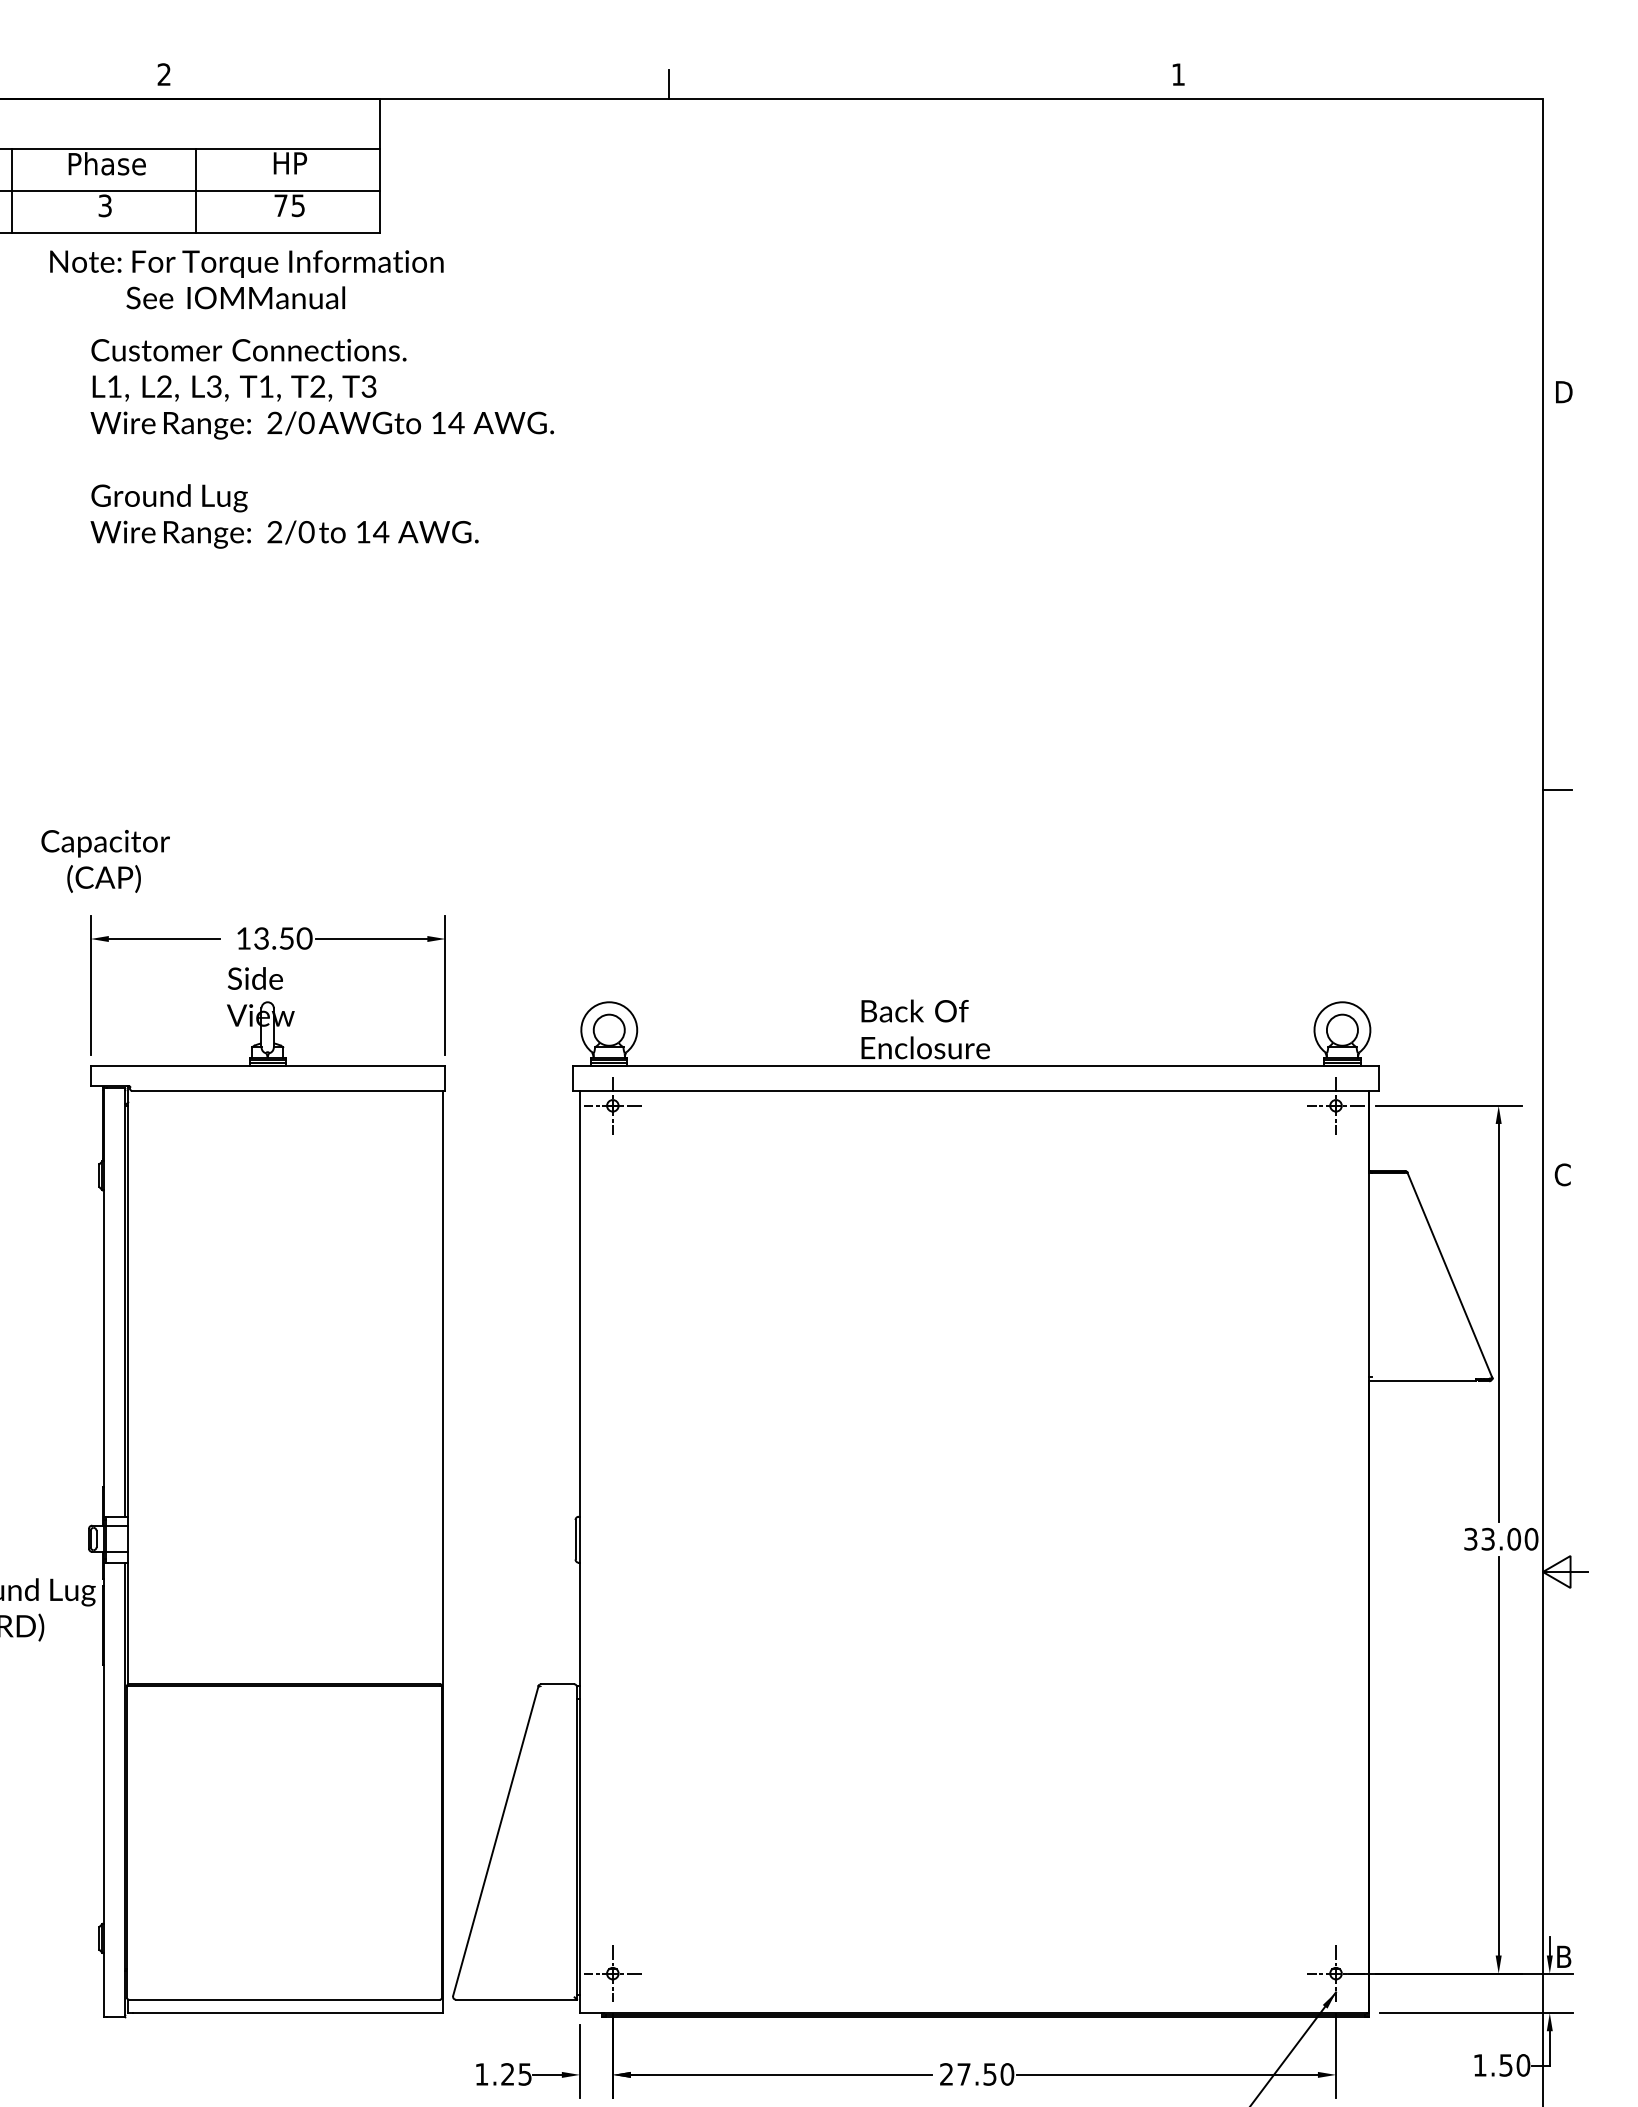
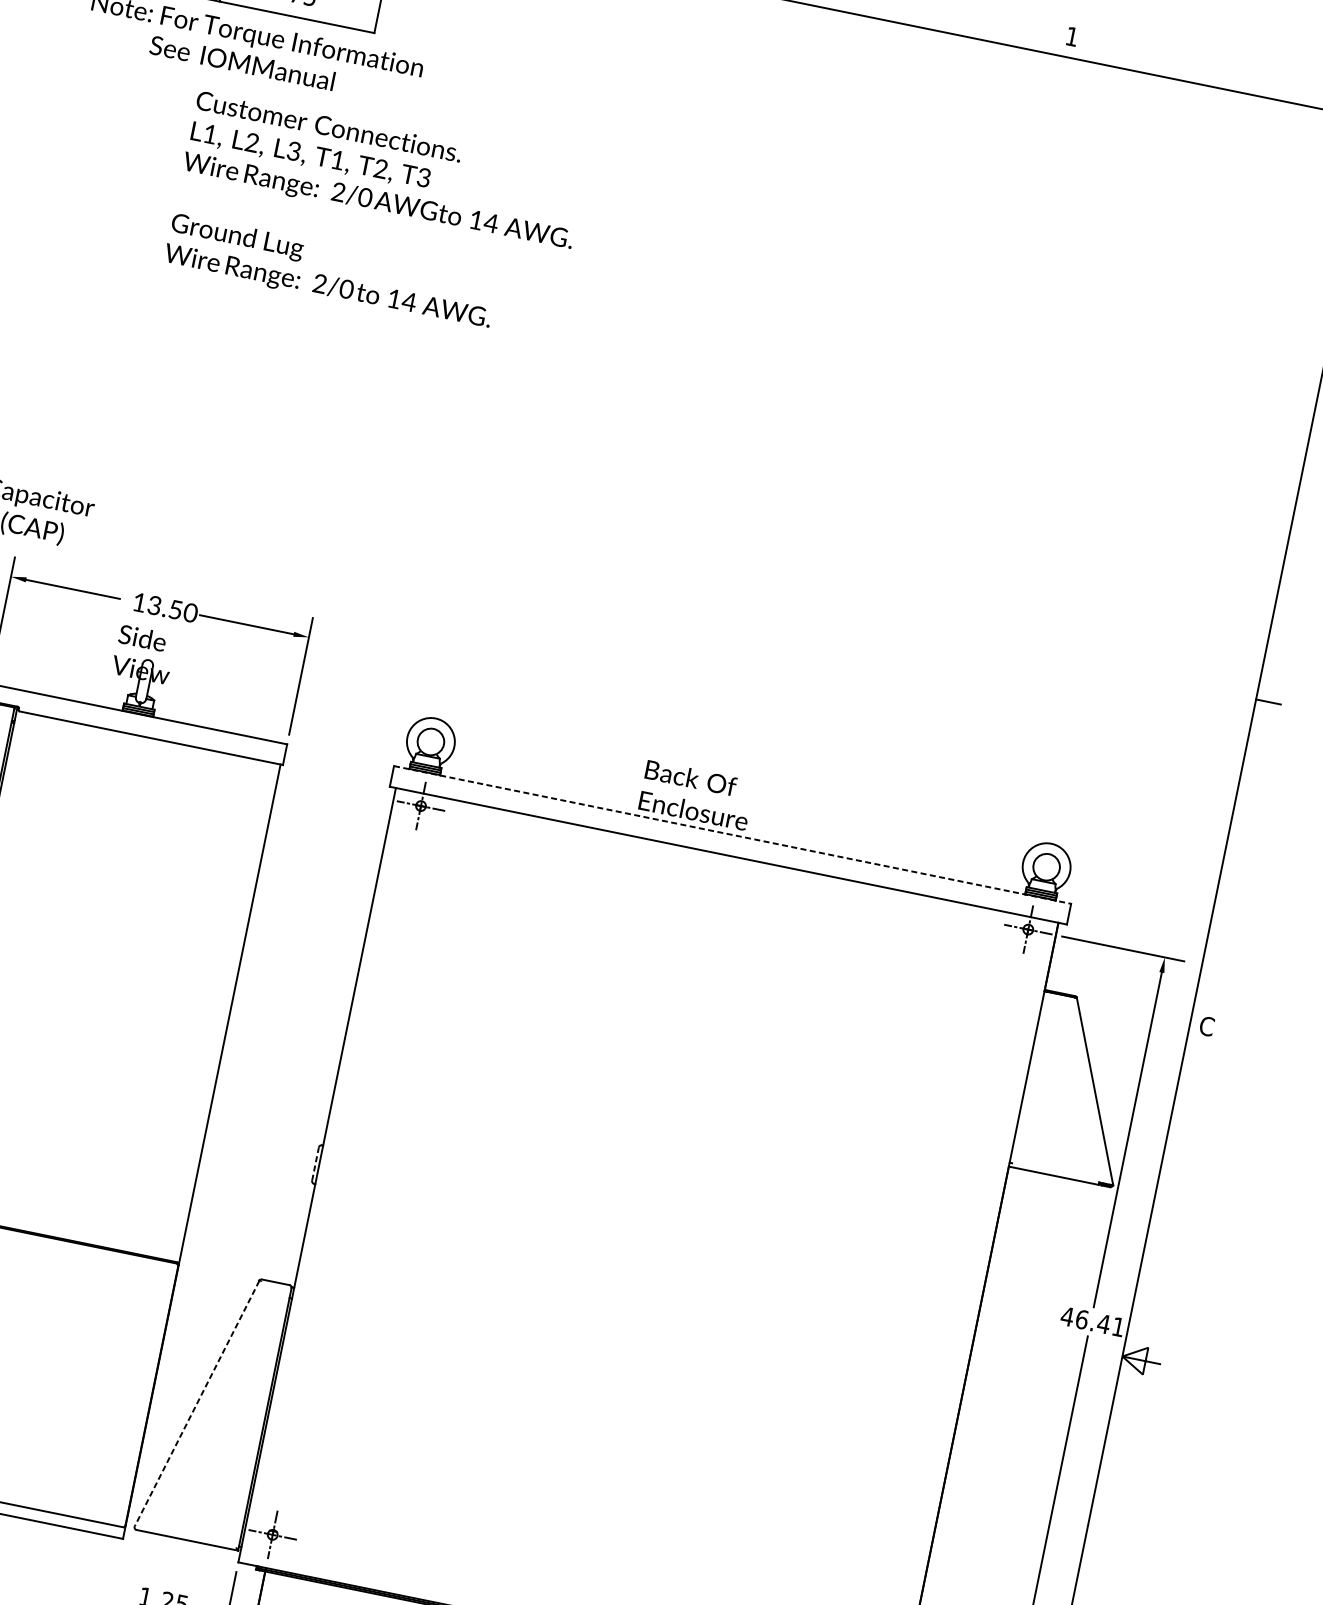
text: (321, 443) -> (374, 217), moved
line: (976, 1066) -> (733, 835), solid -> dashed
text: (1500, 1538) -> (1092, 1321), 33.00 -> 46.41
line: (575, 1539) -> (315, 1163), solid -> dashed
line: (495, 1841) -> (196, 1403), solid -> dashed

